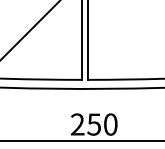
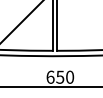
text: (77, 123) -> (50, 76), 250 -> 650

